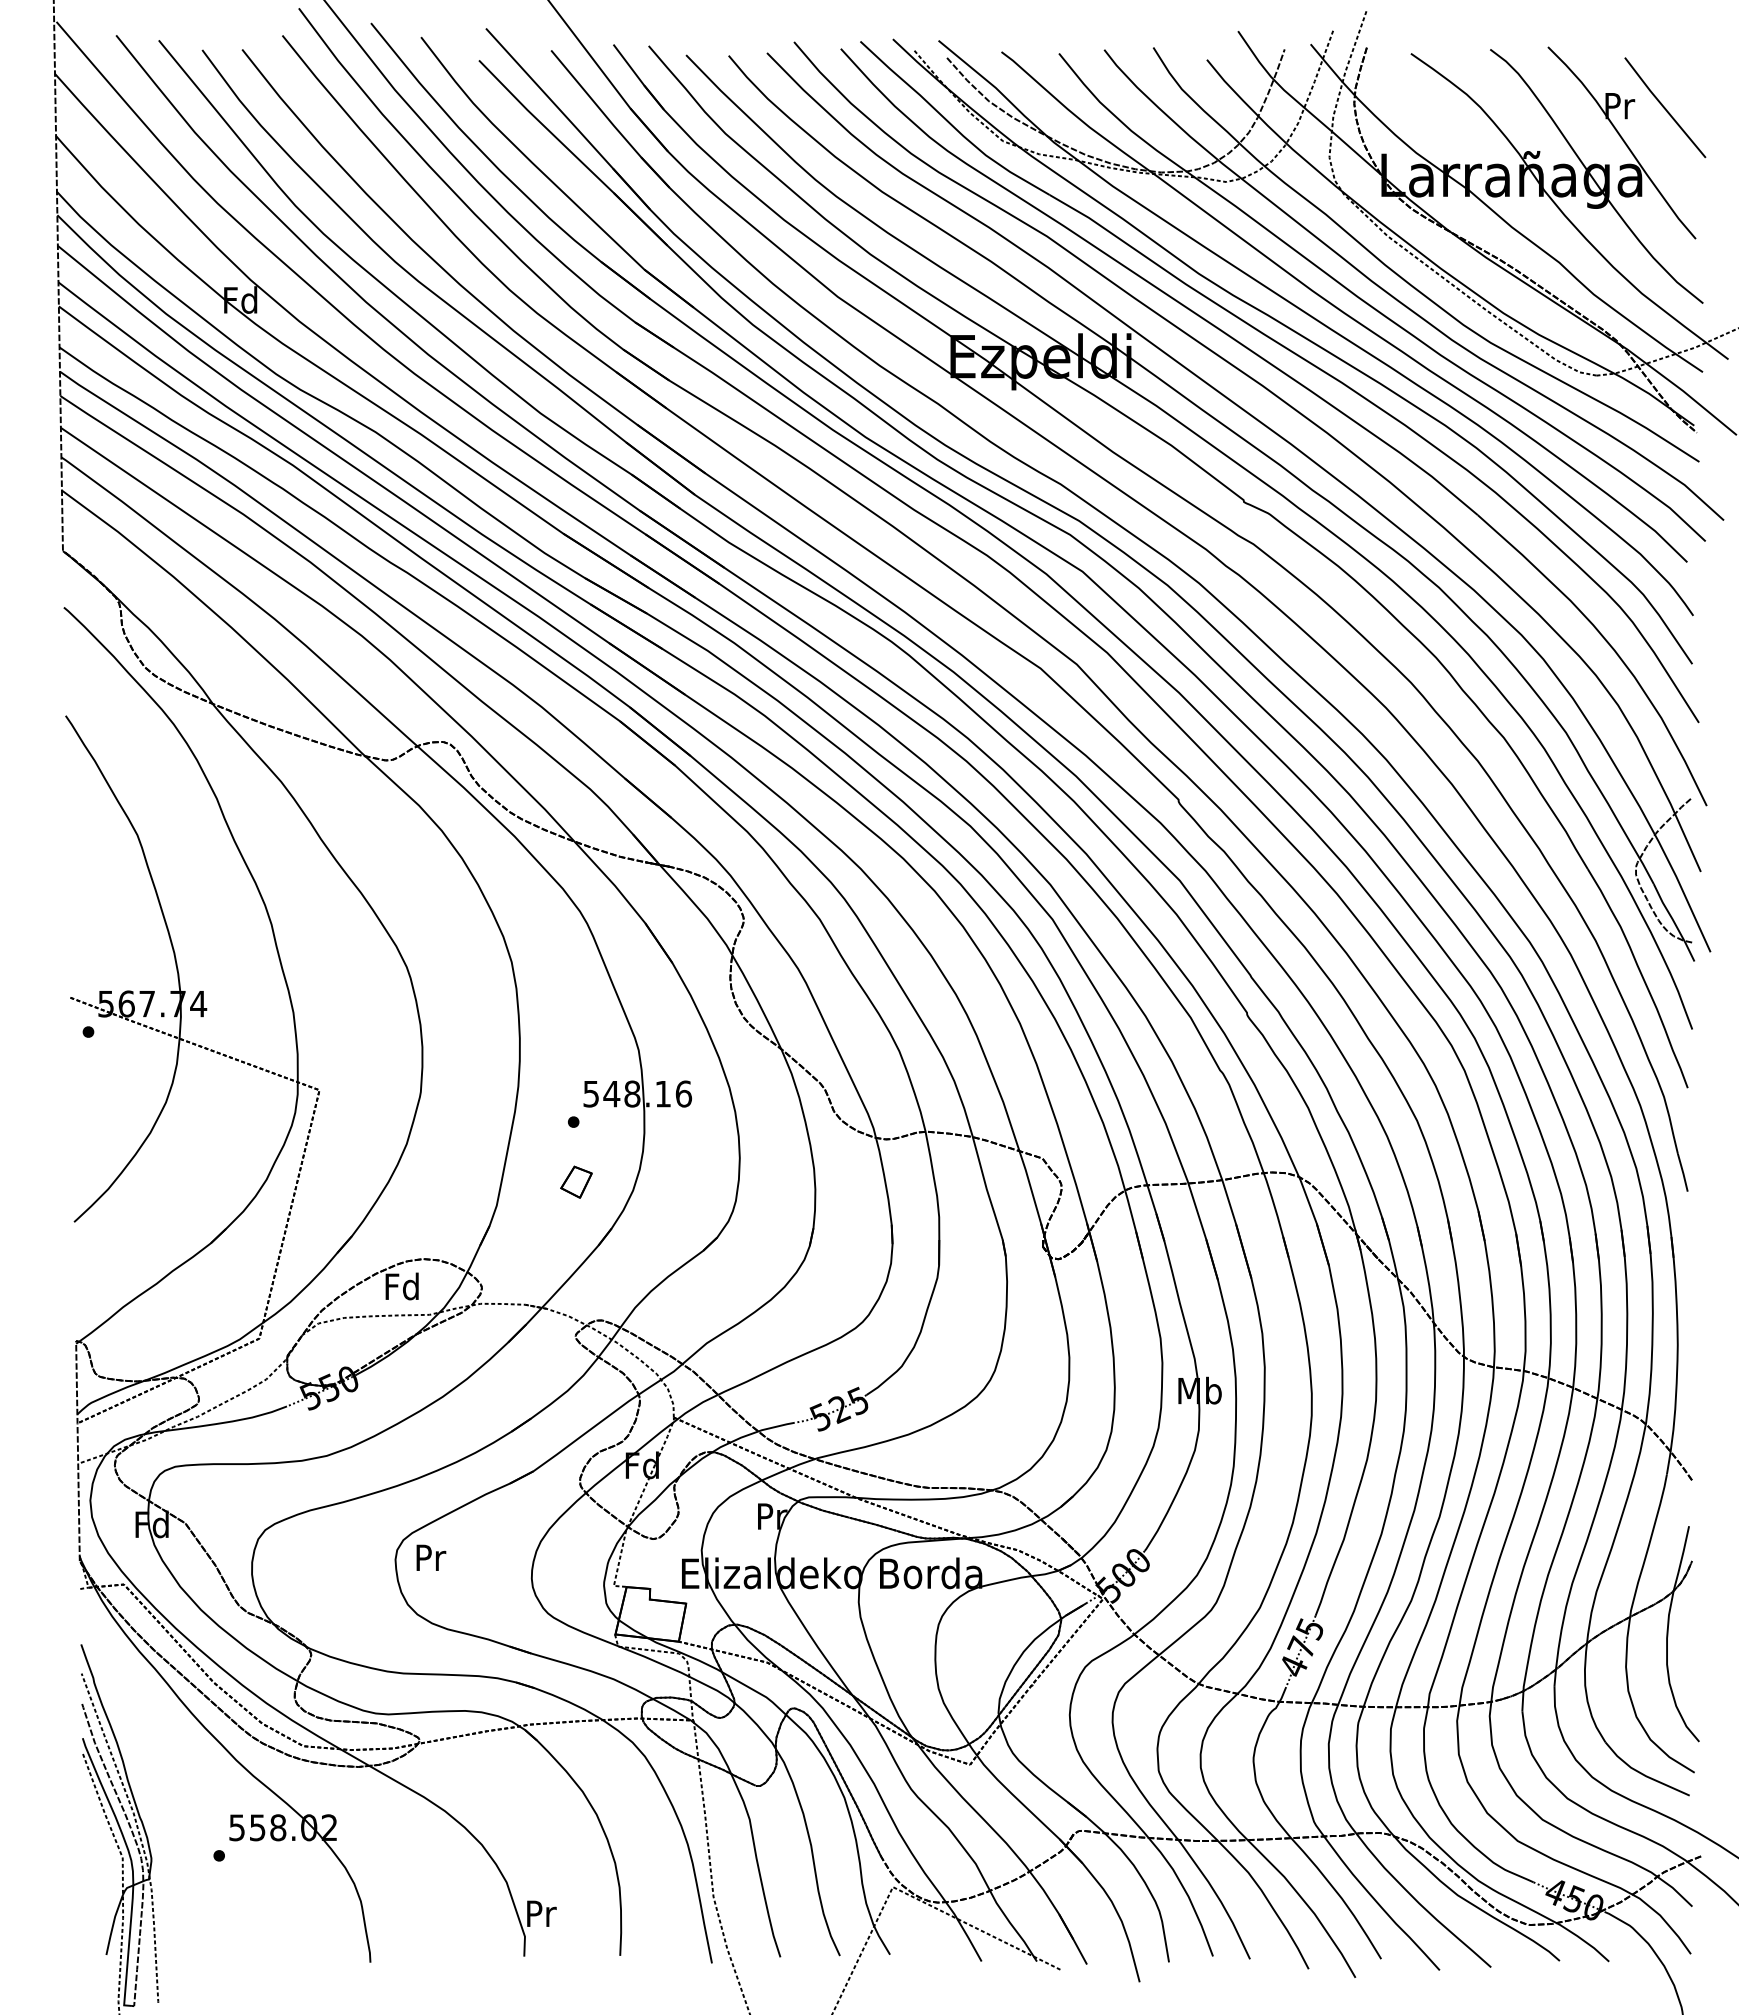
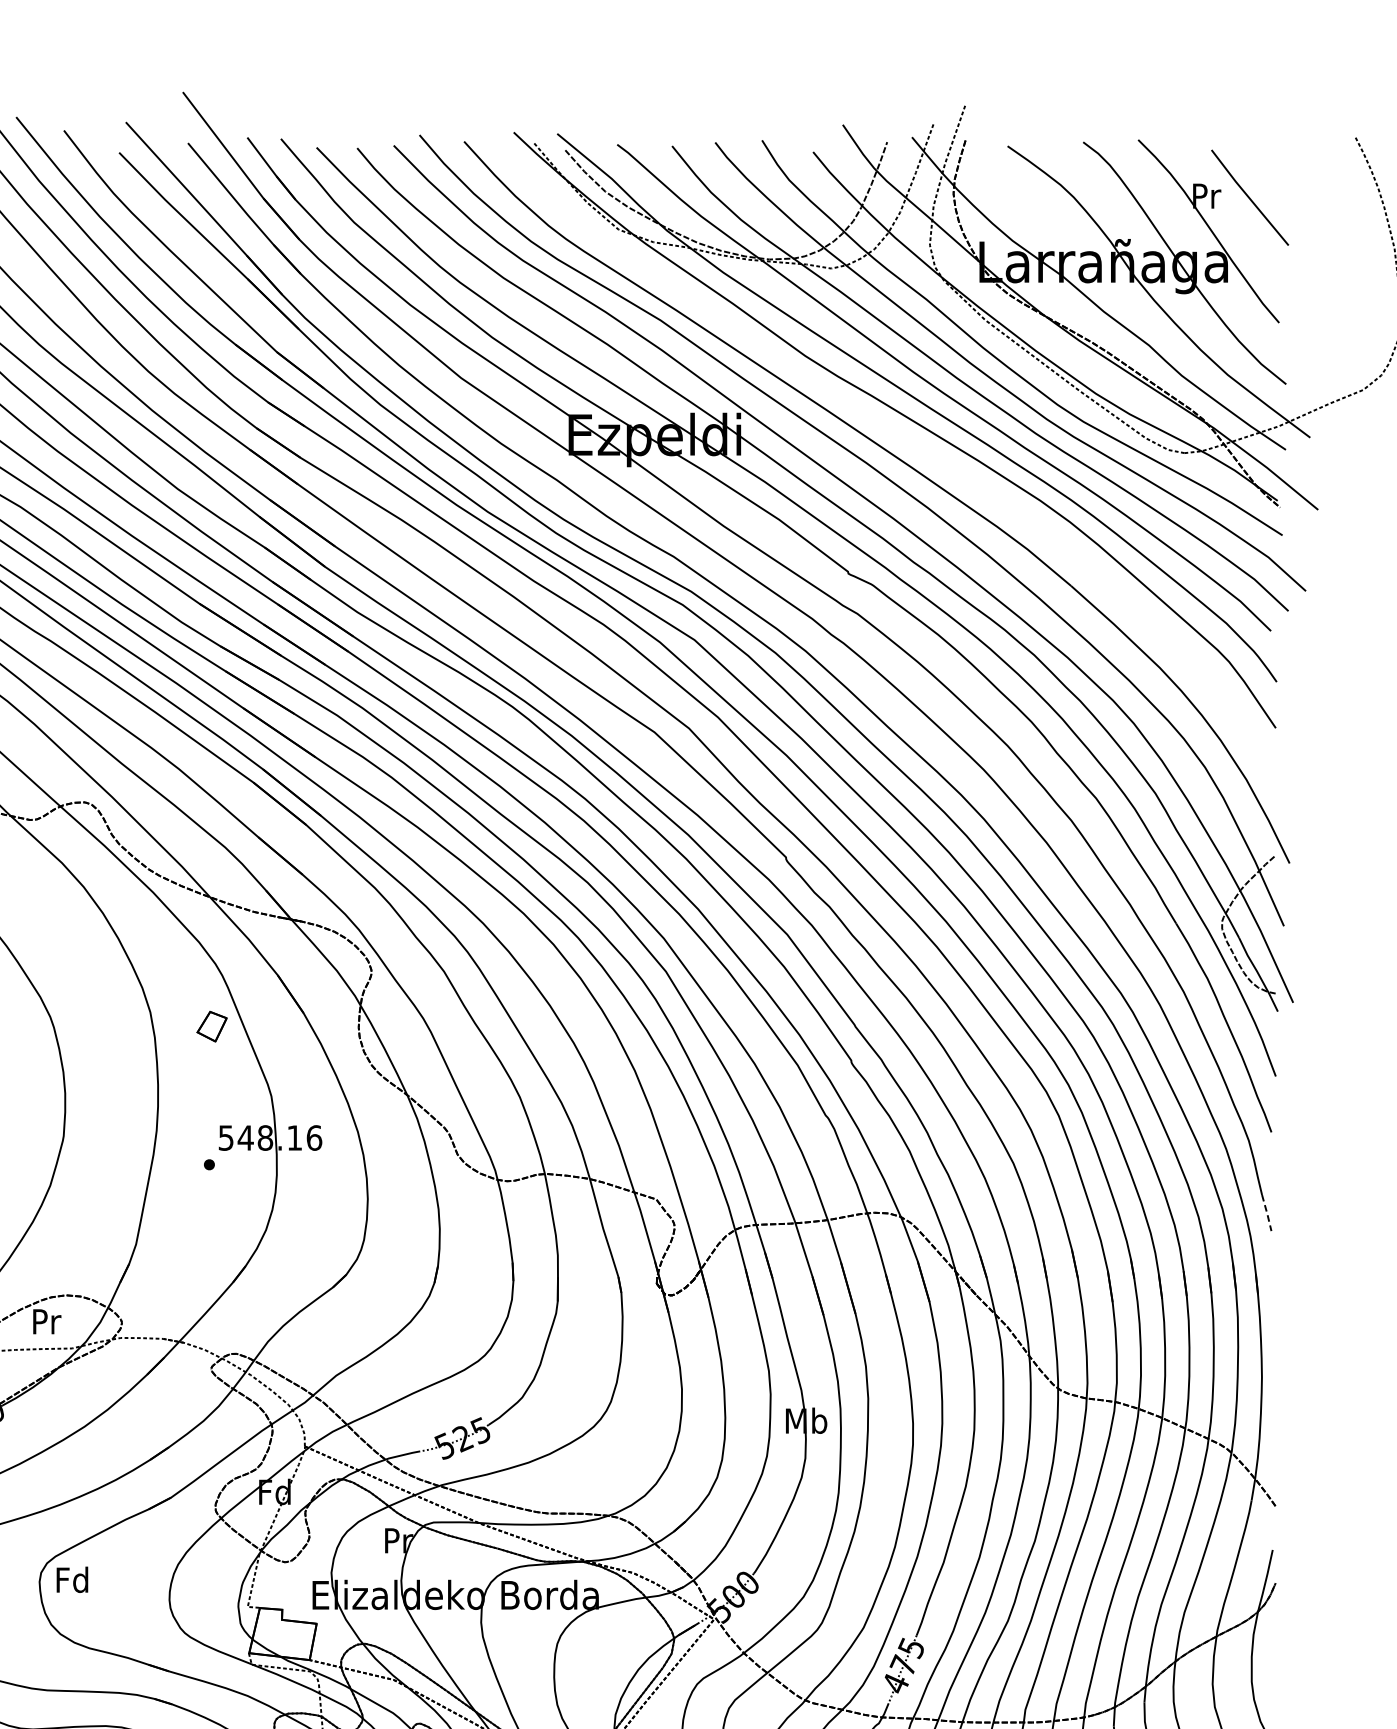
part: (1297, 356) -> (899, 434), removed
line: (1683, 1173) -> (1267, 1213), solid -> dashed
part: (576, 1181) -> (212, 1025), moved
text: (401, 1286) -> (45, 1321), Fd -> Pr
text: (429, 1557) -> (71, 1579), Pr -> Fd

